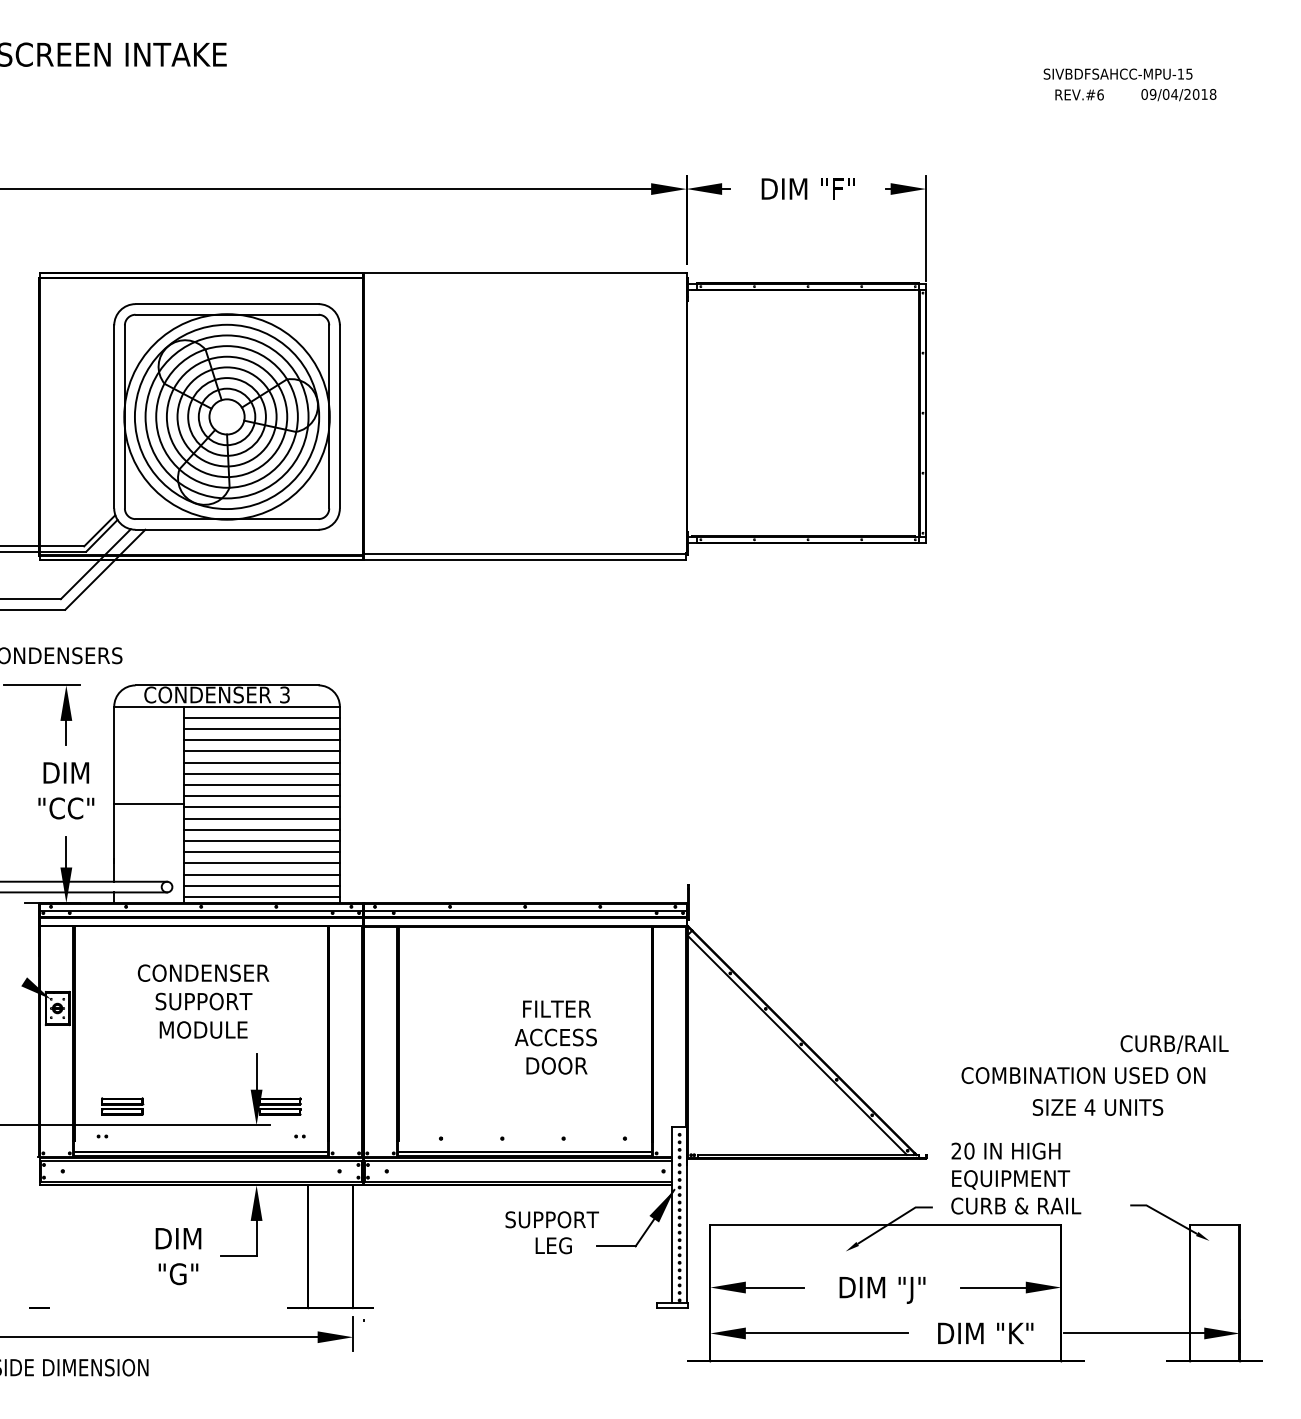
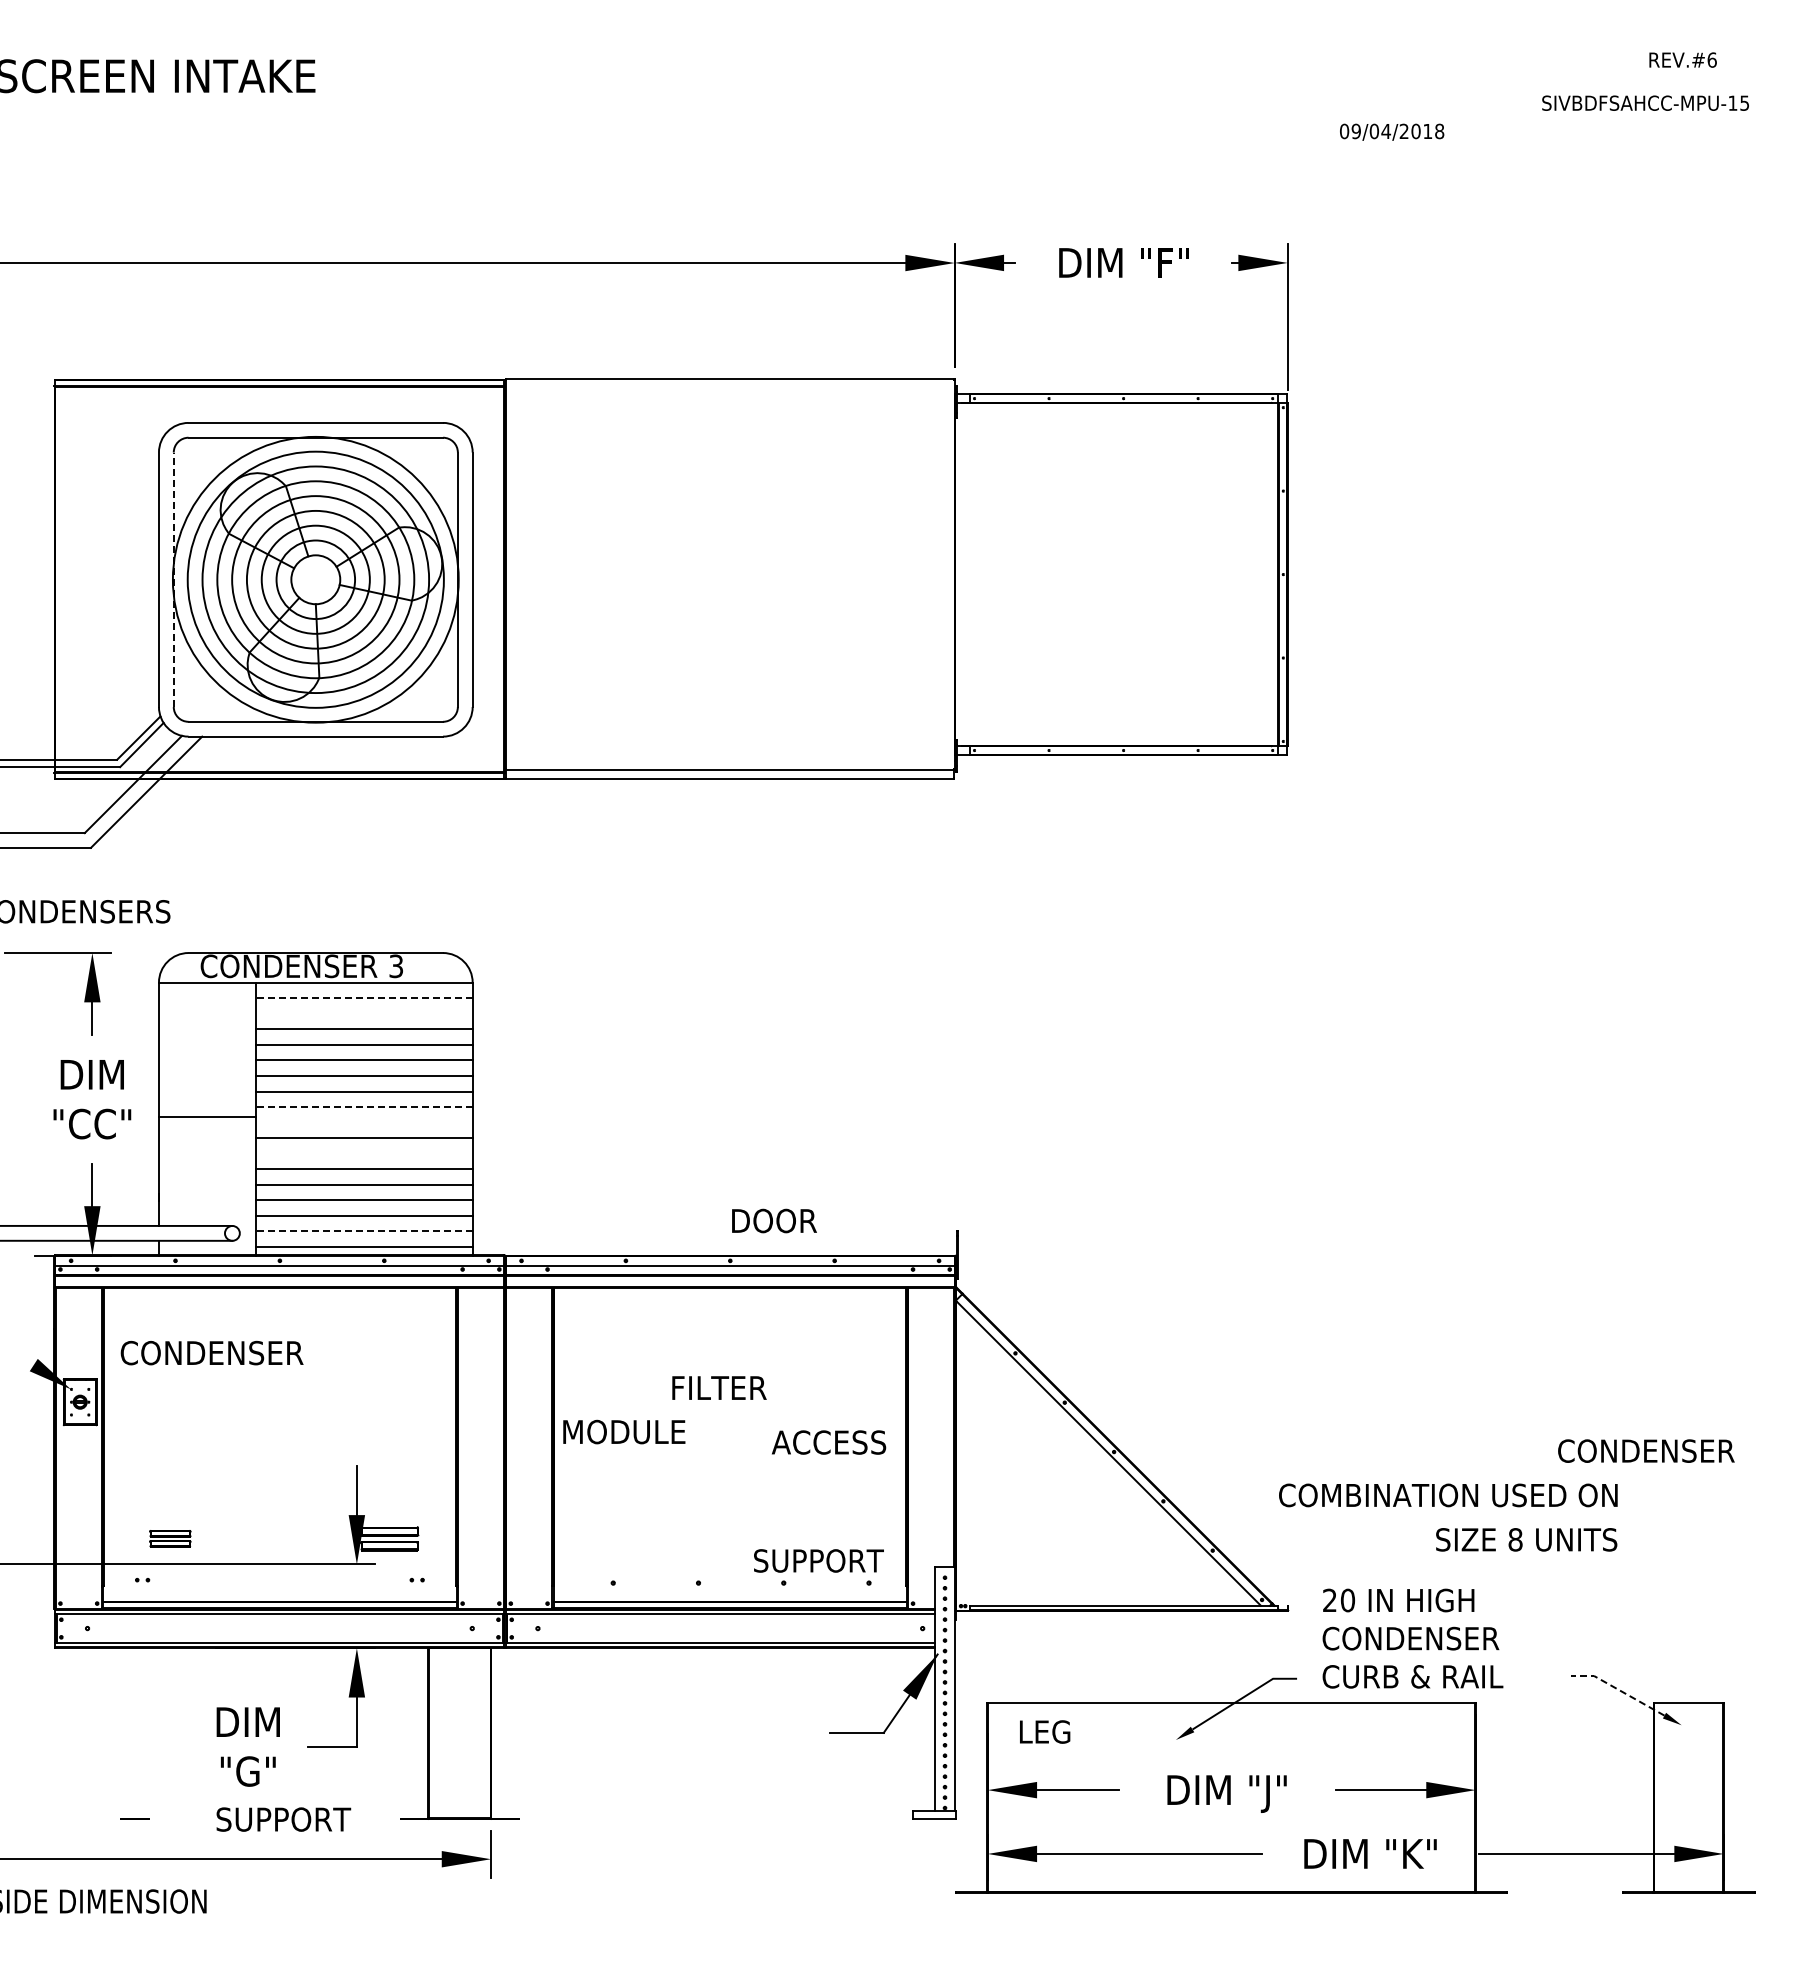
text: (1118, 73) -> (1645, 102), moved
text: (1079, 94) -> (1682, 59), moved
text: (1179, 94) -> (1392, 131), moved
line: (124, 416) -> (173, 579), solid -> dashed
line: (262, 718) -> (364, 998), solid -> dashed
line: (262, 728) -> (364, 1013), removed
line: (262, 796) -> (364, 1107), solid -> dashed
line: (262, 807) -> (364, 1122), removed
line: (262, 829) -> (364, 1153), removed
line: (262, 885) -> (364, 1231), solid -> dashed
text: (203, 972) -> (211, 1352), moved
text: (203, 1001) -> (283, 1819), moved
text: (556, 1008) -> (719, 1387), moved
text: (203, 1029) -> (624, 1431), moved
text: (556, 1037) -> (829, 1442), moved
text: (1190, 1044) -> (1655, 1452), CURB/RAIL -> CONDENSER
text: (556, 1065) -> (774, 1220), moved
text: (1083, 1075) -> (1448, 1495), moved
part: (122, 1106) -> (170, 1538), size x0.7
text: (1089, 1107) -> (1515, 1539), 4 -> 8
text: (1014, 1179) -> (1410, 1640), EQUIPMENT -> CONDENSER
line: (1164, 1215) -> (1618, 1689), solid -> dashed
text: (551, 1219) -> (818, 1560), moved
text: (554, 1245) -> (1045, 1731), moved
line: (39, 1307) -> (134, 1818), moved

